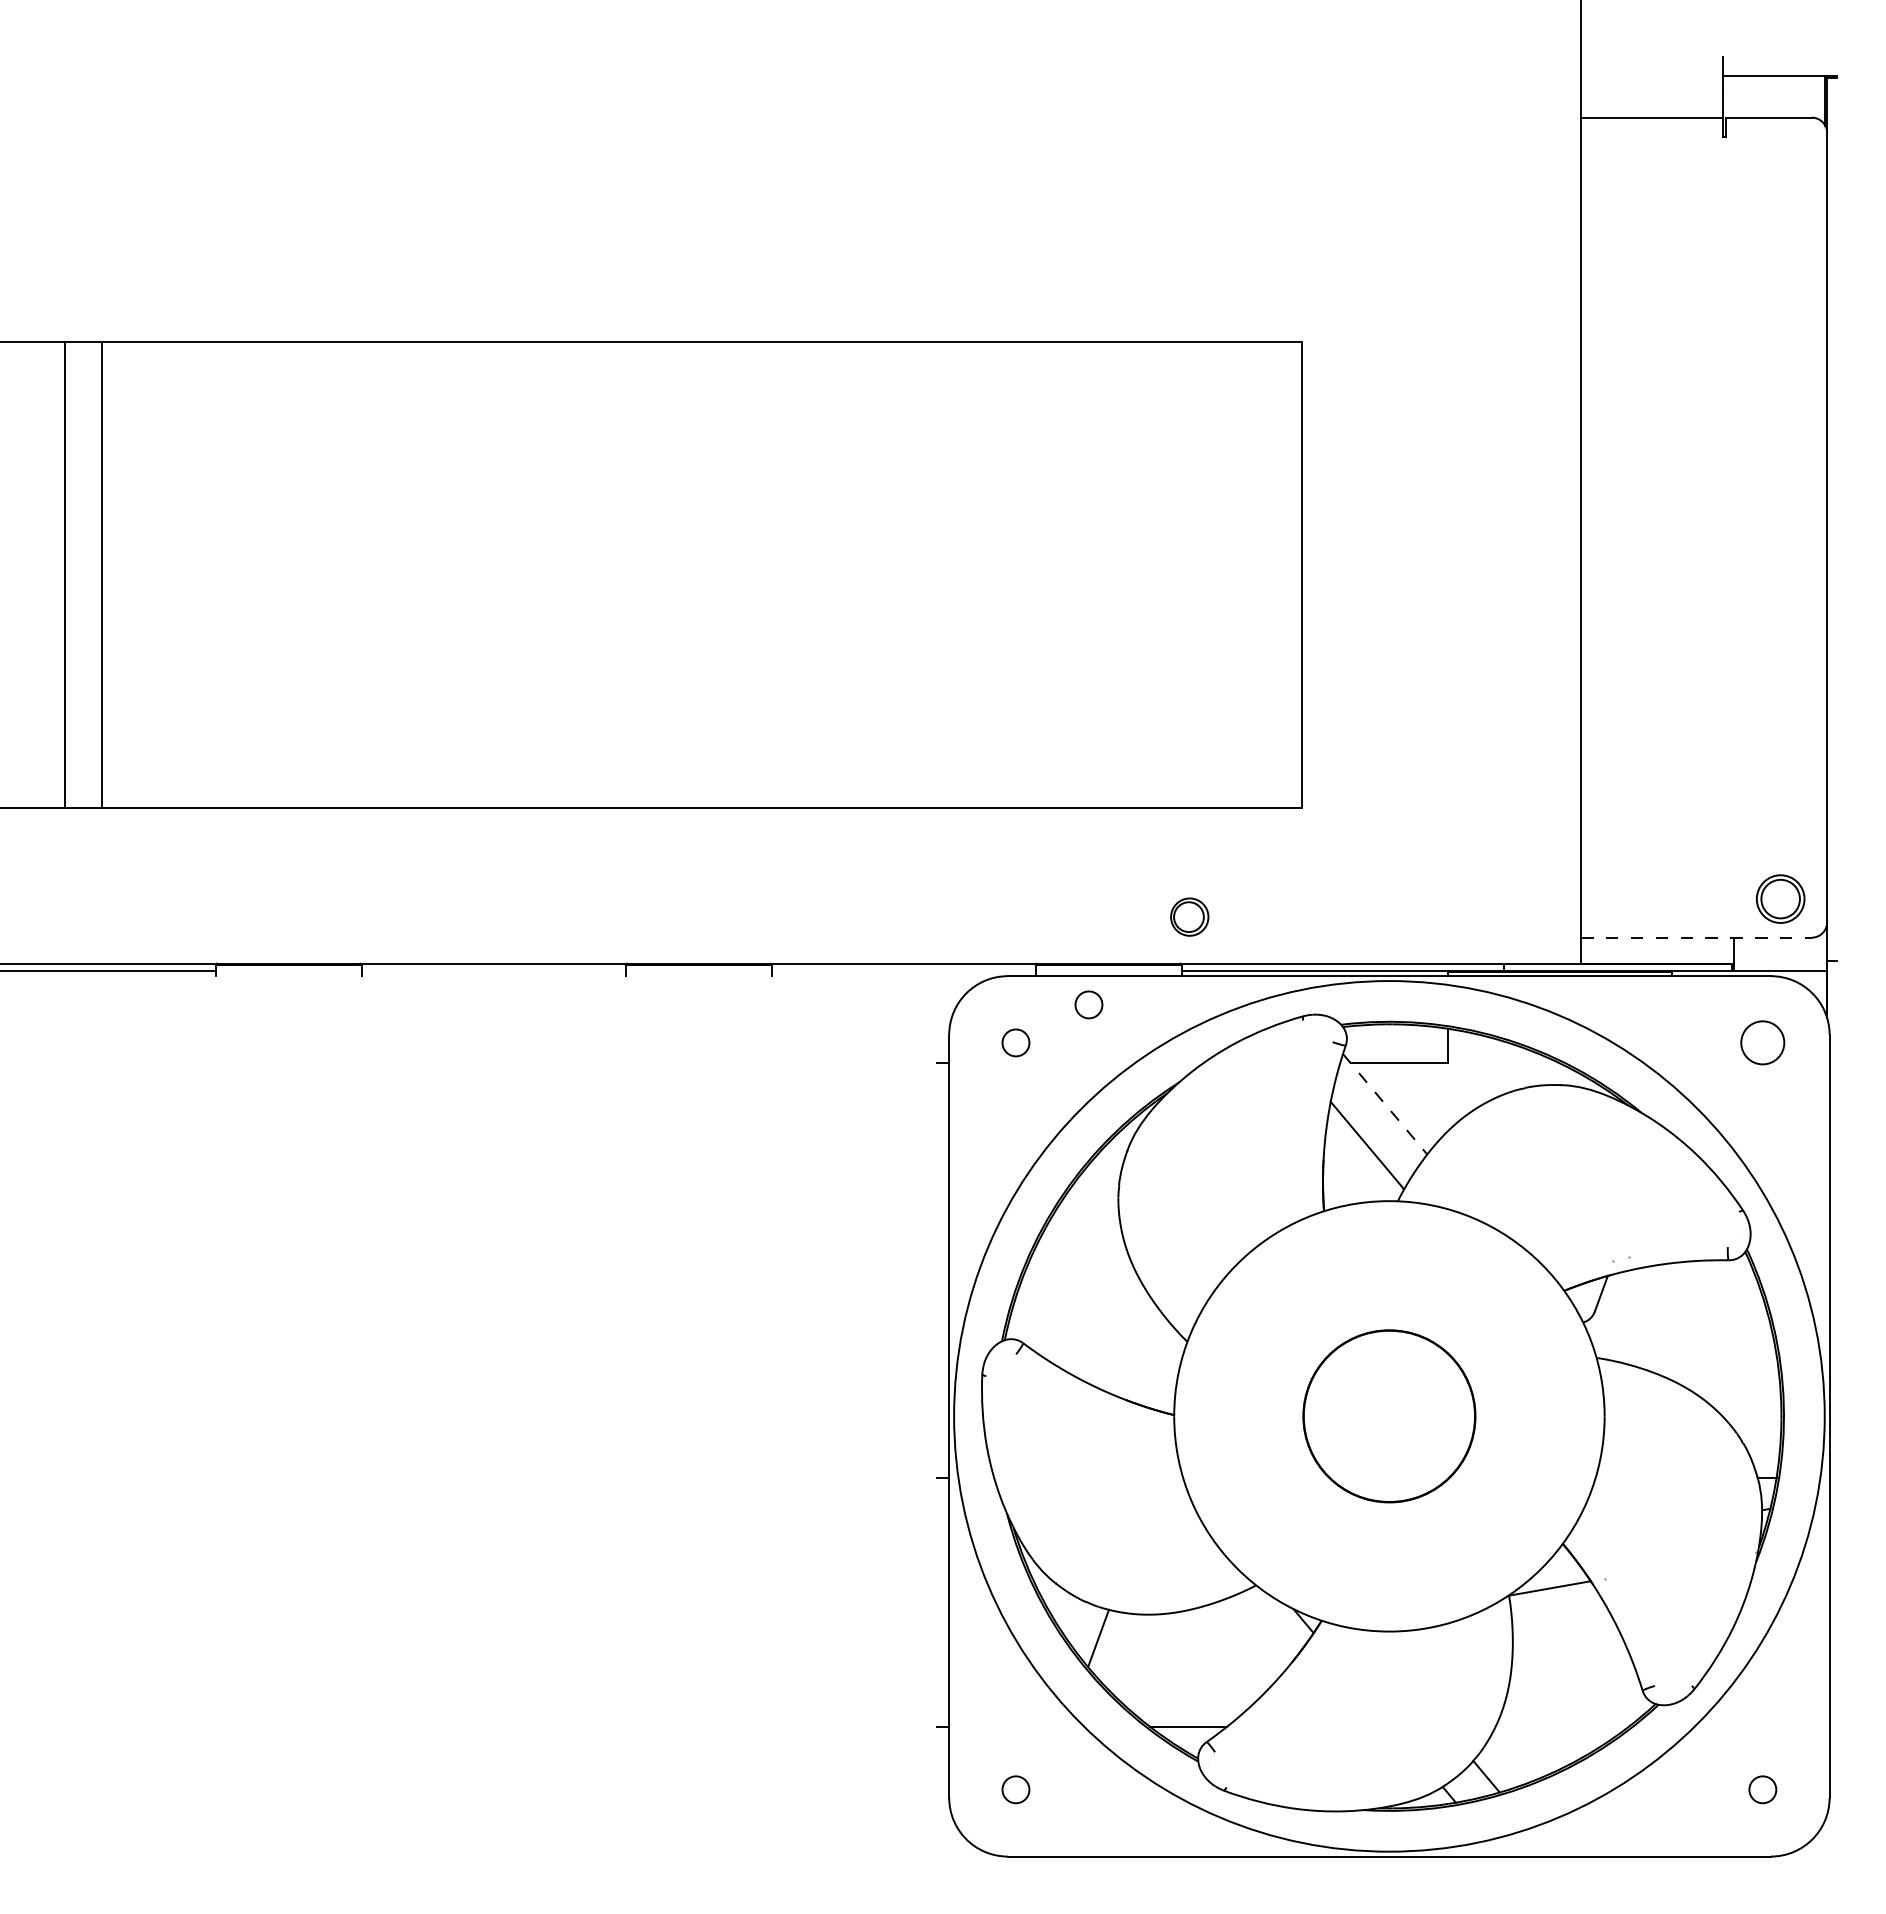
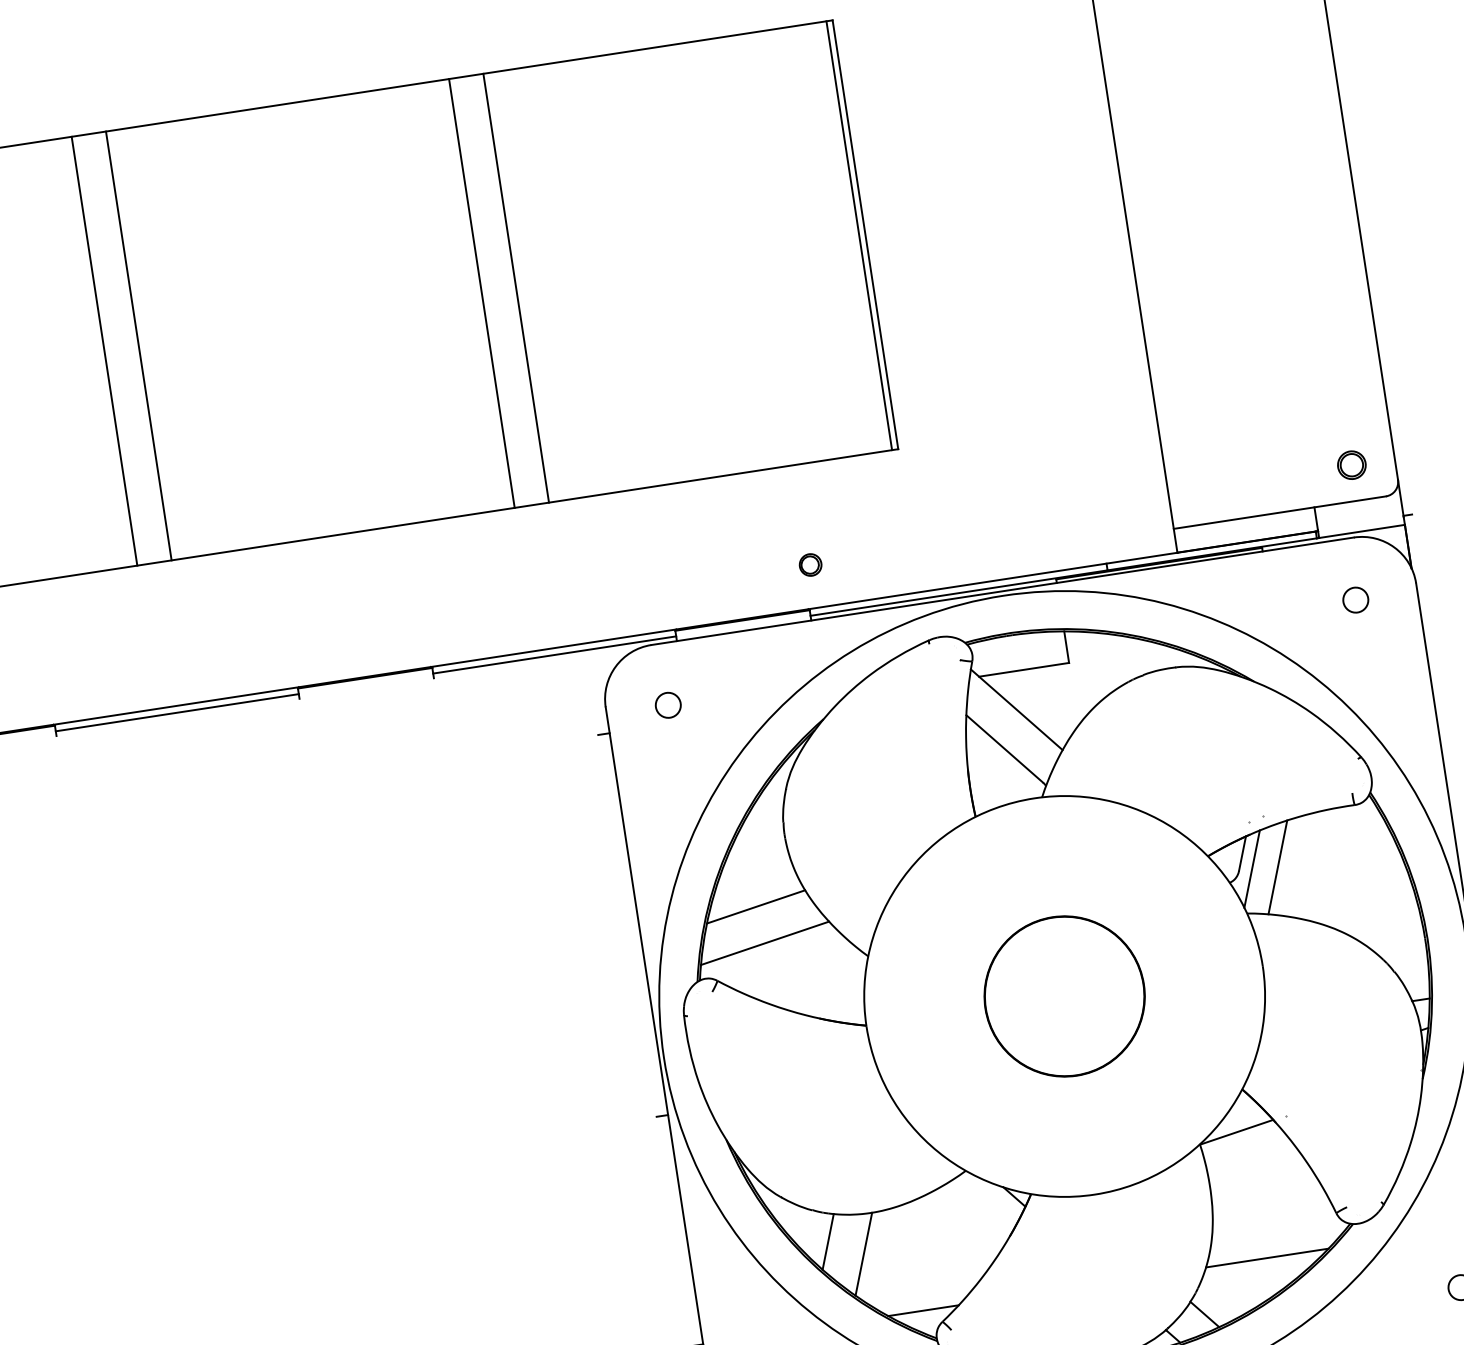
line: (475, 575) -> (104, 351), added
line: (512, 575) -> (139, 345), added
line: (884, 575) -> (481, 293), added
line: (922, 575) -> (516, 288), added
line: (1294, 575) -> (858, 235), added
part: (1780, 898) -> (1351, 464), size x0.62
part: (1189, 916) -> (810, 564), size x0.62
line: (1696, 937) -> (1279, 512), dashed -> solid
line: (493, 971) -> (177, 713), added
line: (903, 971) -> (554, 655), added
circle: (1088, 1004) -> (729, 659), removed
circle: (1762, 1042) -> (1355, 599), size x0.62
line: (1385, 1104) -> (1017, 709), dashed -> solid
line: (1076, 1270) -> (756, 906), added
line: (1079, 1310) -> (764, 942), added
line: (1608, 1311) -> (1251, 869), added
line: (1636, 1313) -> (1277, 866), added
line: (1133, 1657) -> (863, 1254), added
line: (1561, 1726) -> (1266, 1257), added

